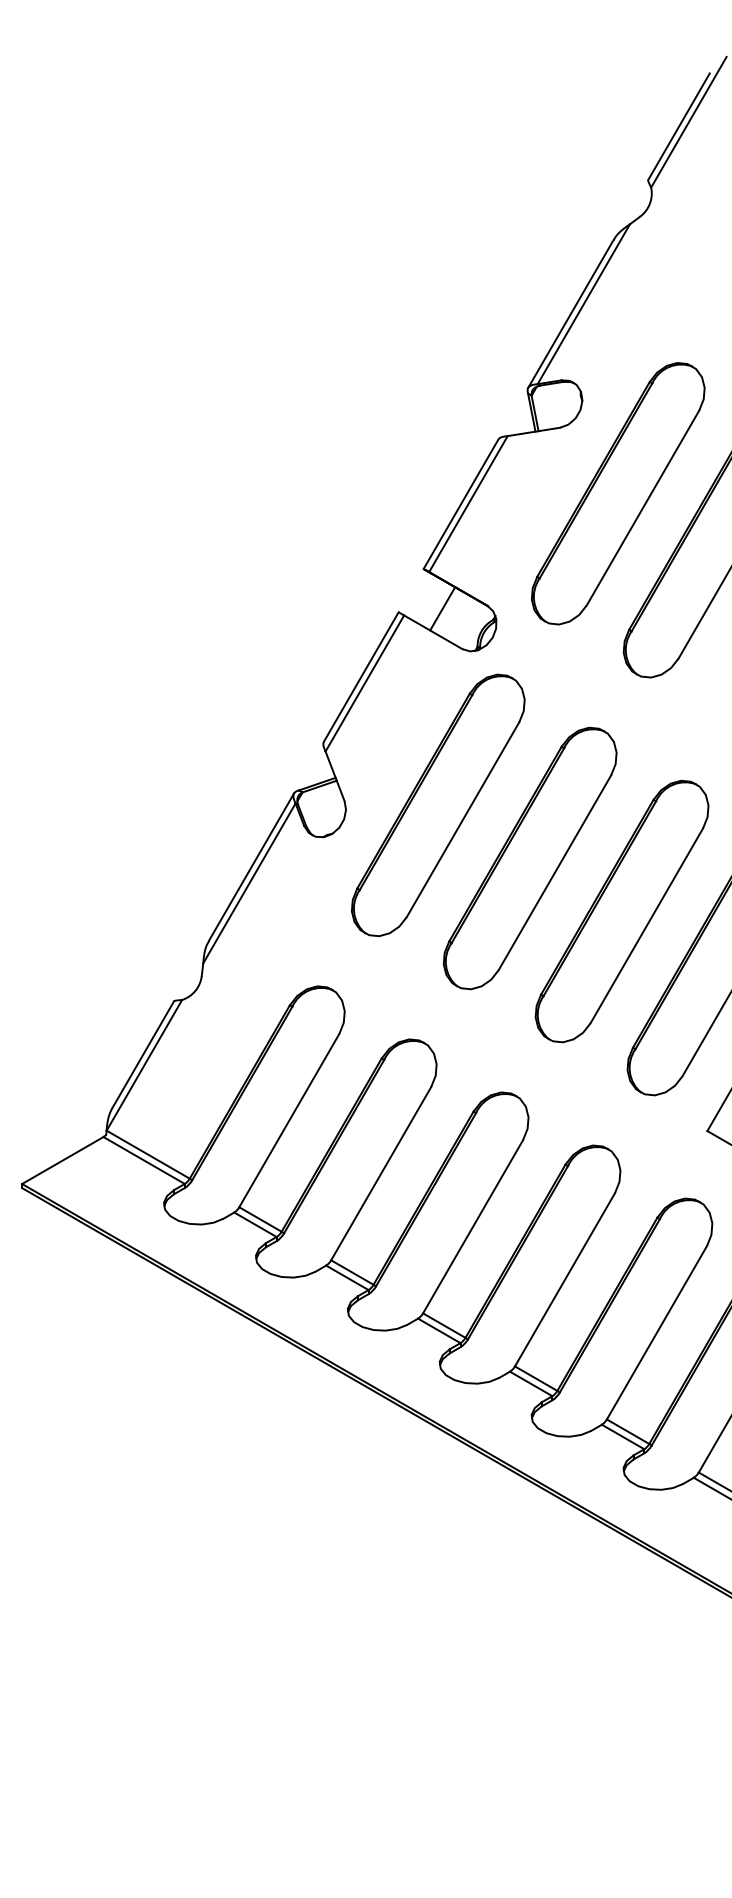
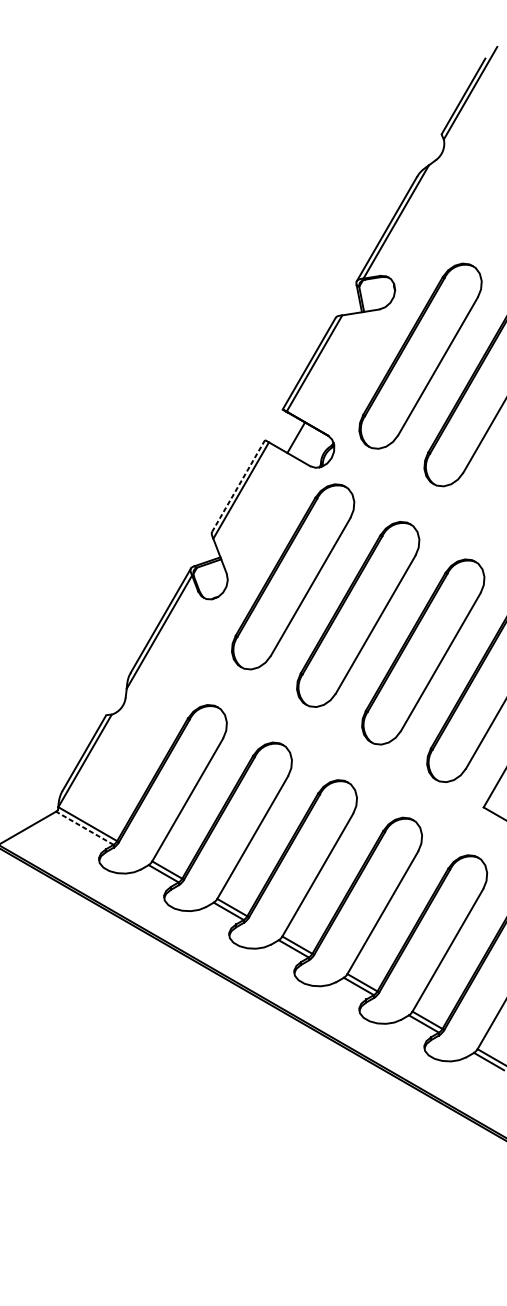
line: (361, 676) -> (238, 485), solid -> dashed
line: (144, 1160) -> (85, 828), solid -> dashed

